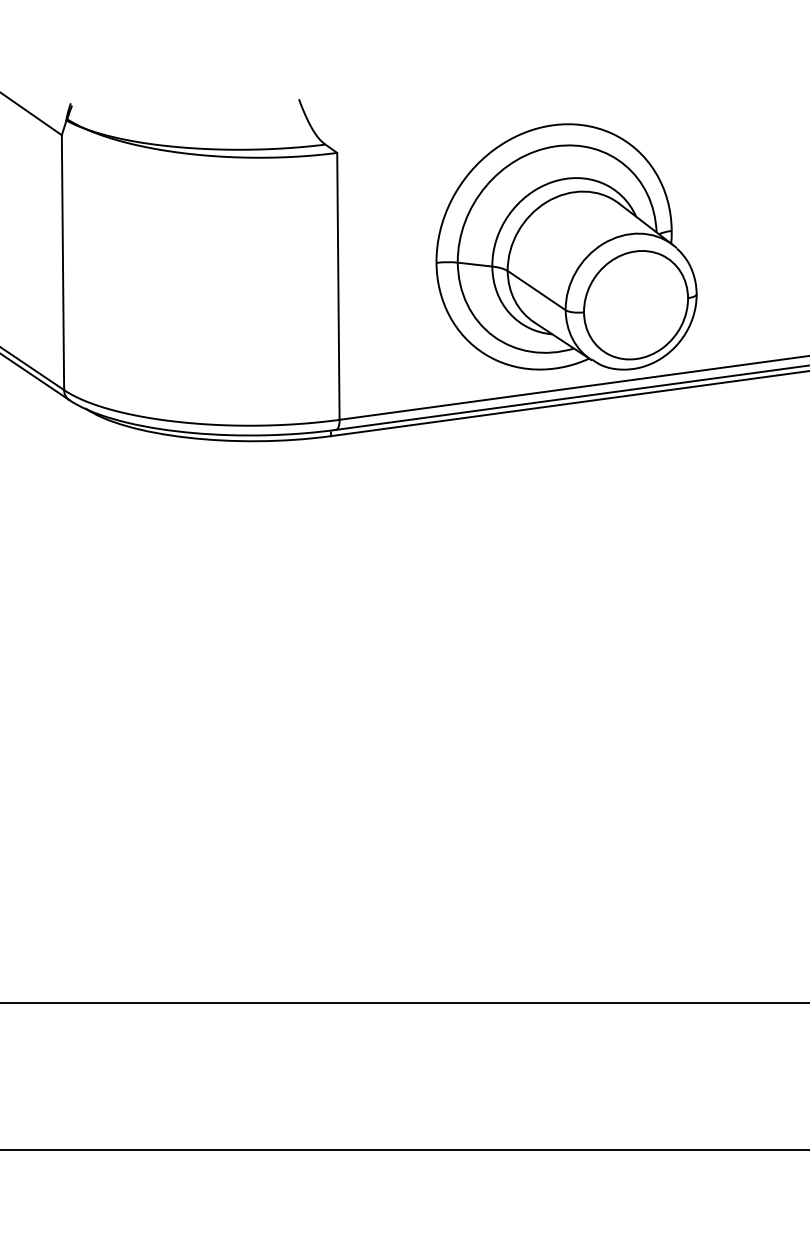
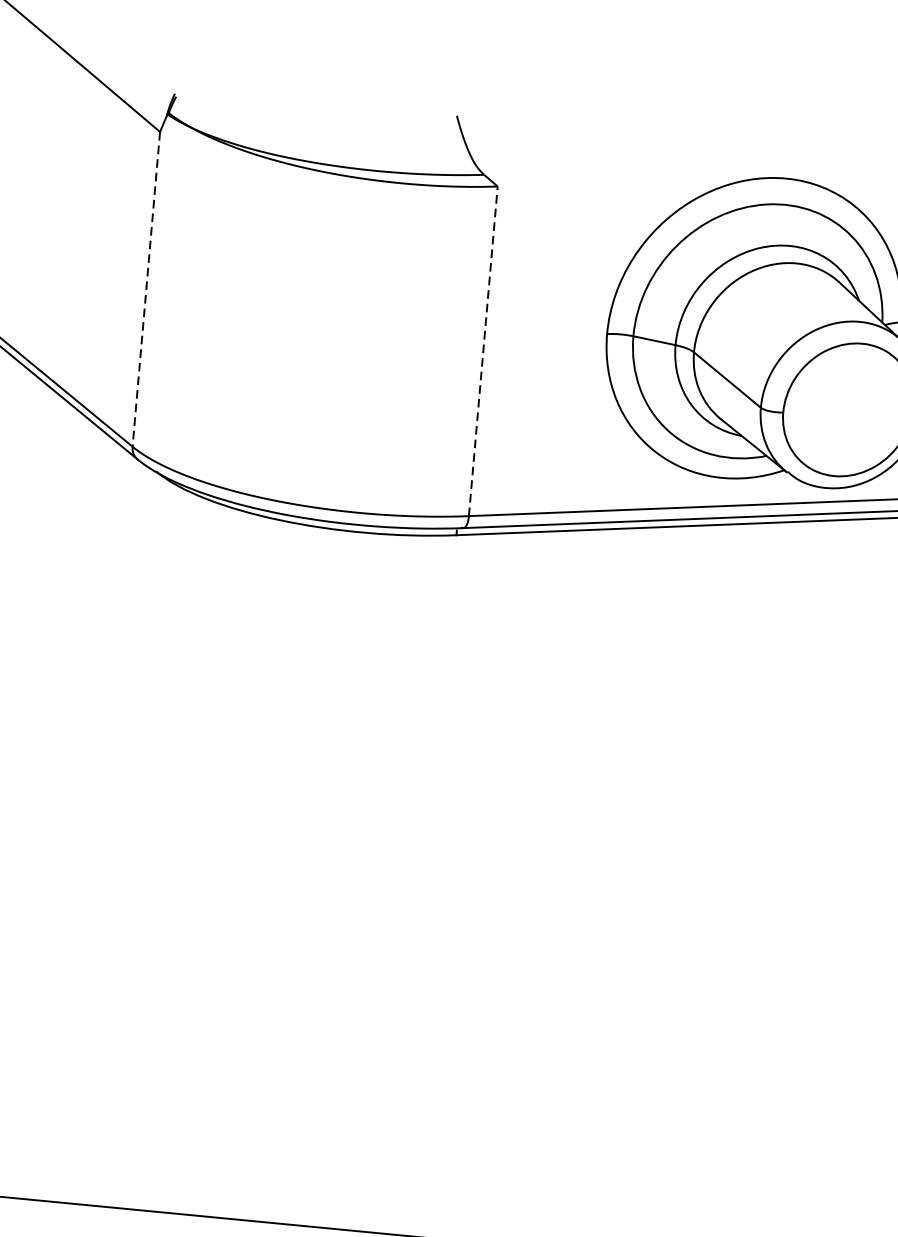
line: (63, 263) -> (146, 290), solid -> dashed
line: (338, 285) -> (483, 350), solid -> dashed

